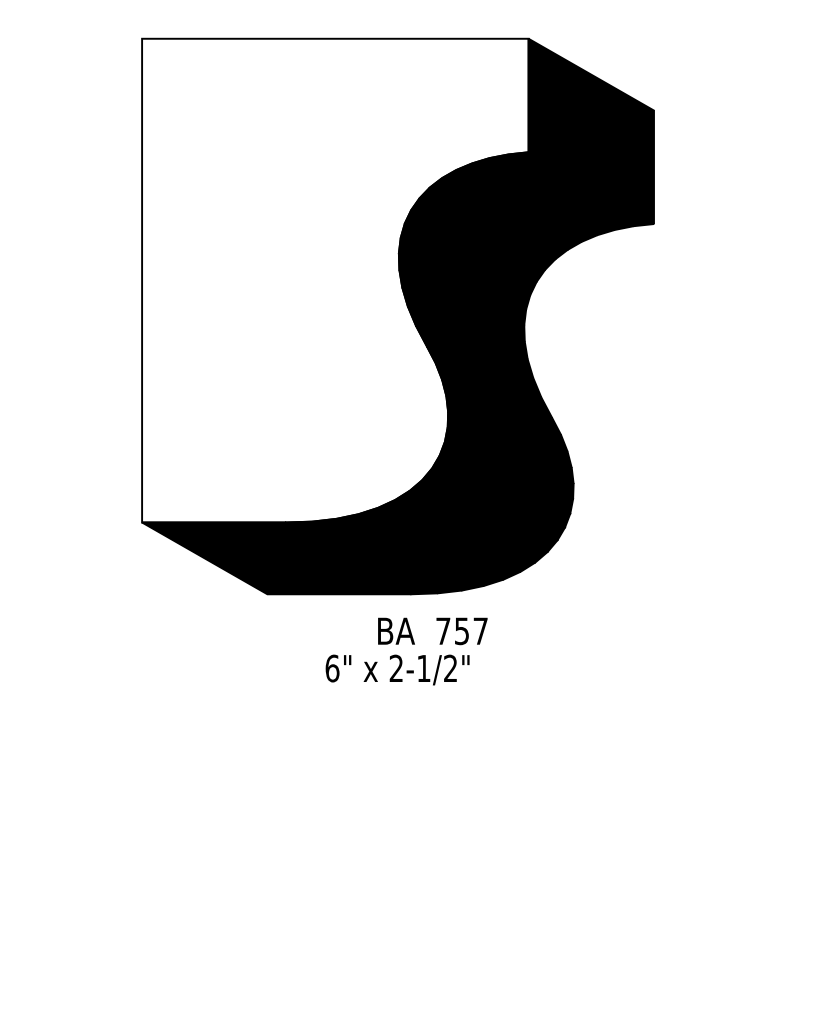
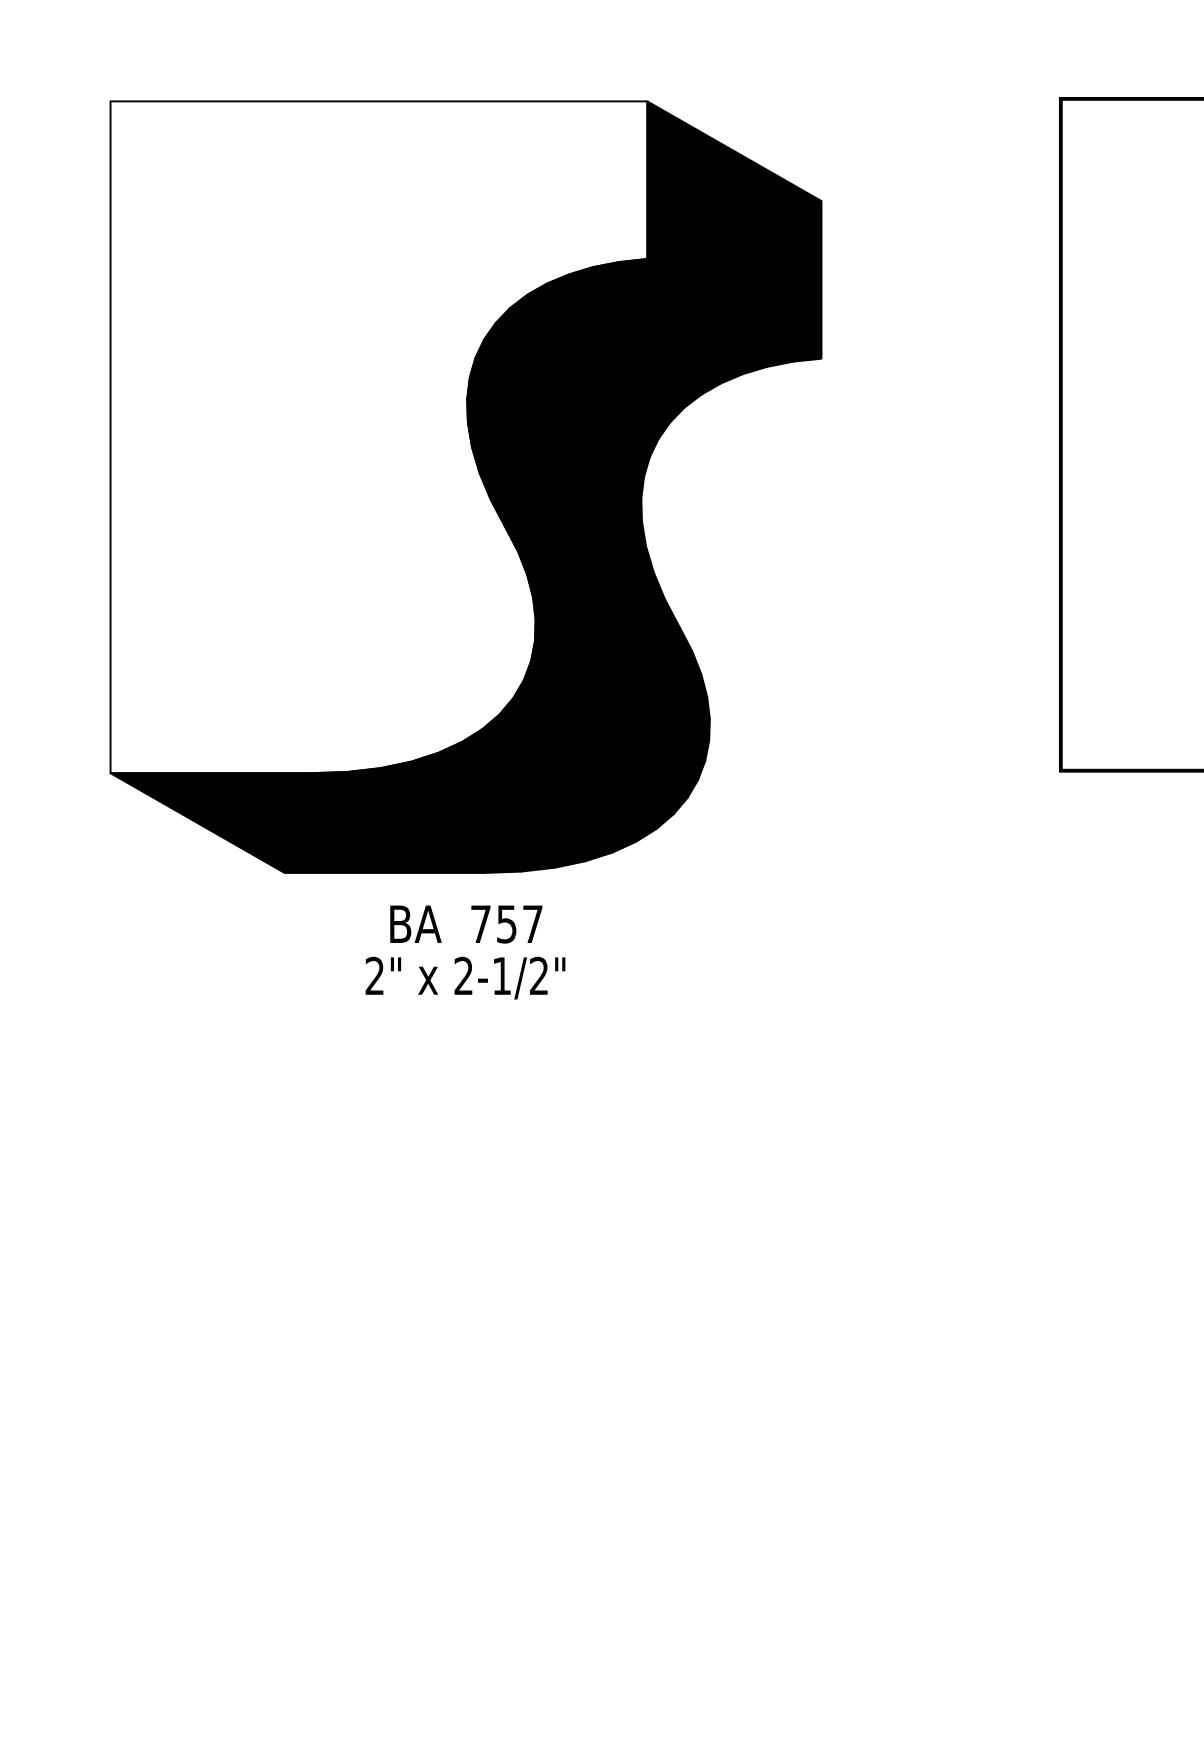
text: (432, 631) -> (466, 924), moved
text: (332, 668) -> (374, 975), 6" -> 2"

